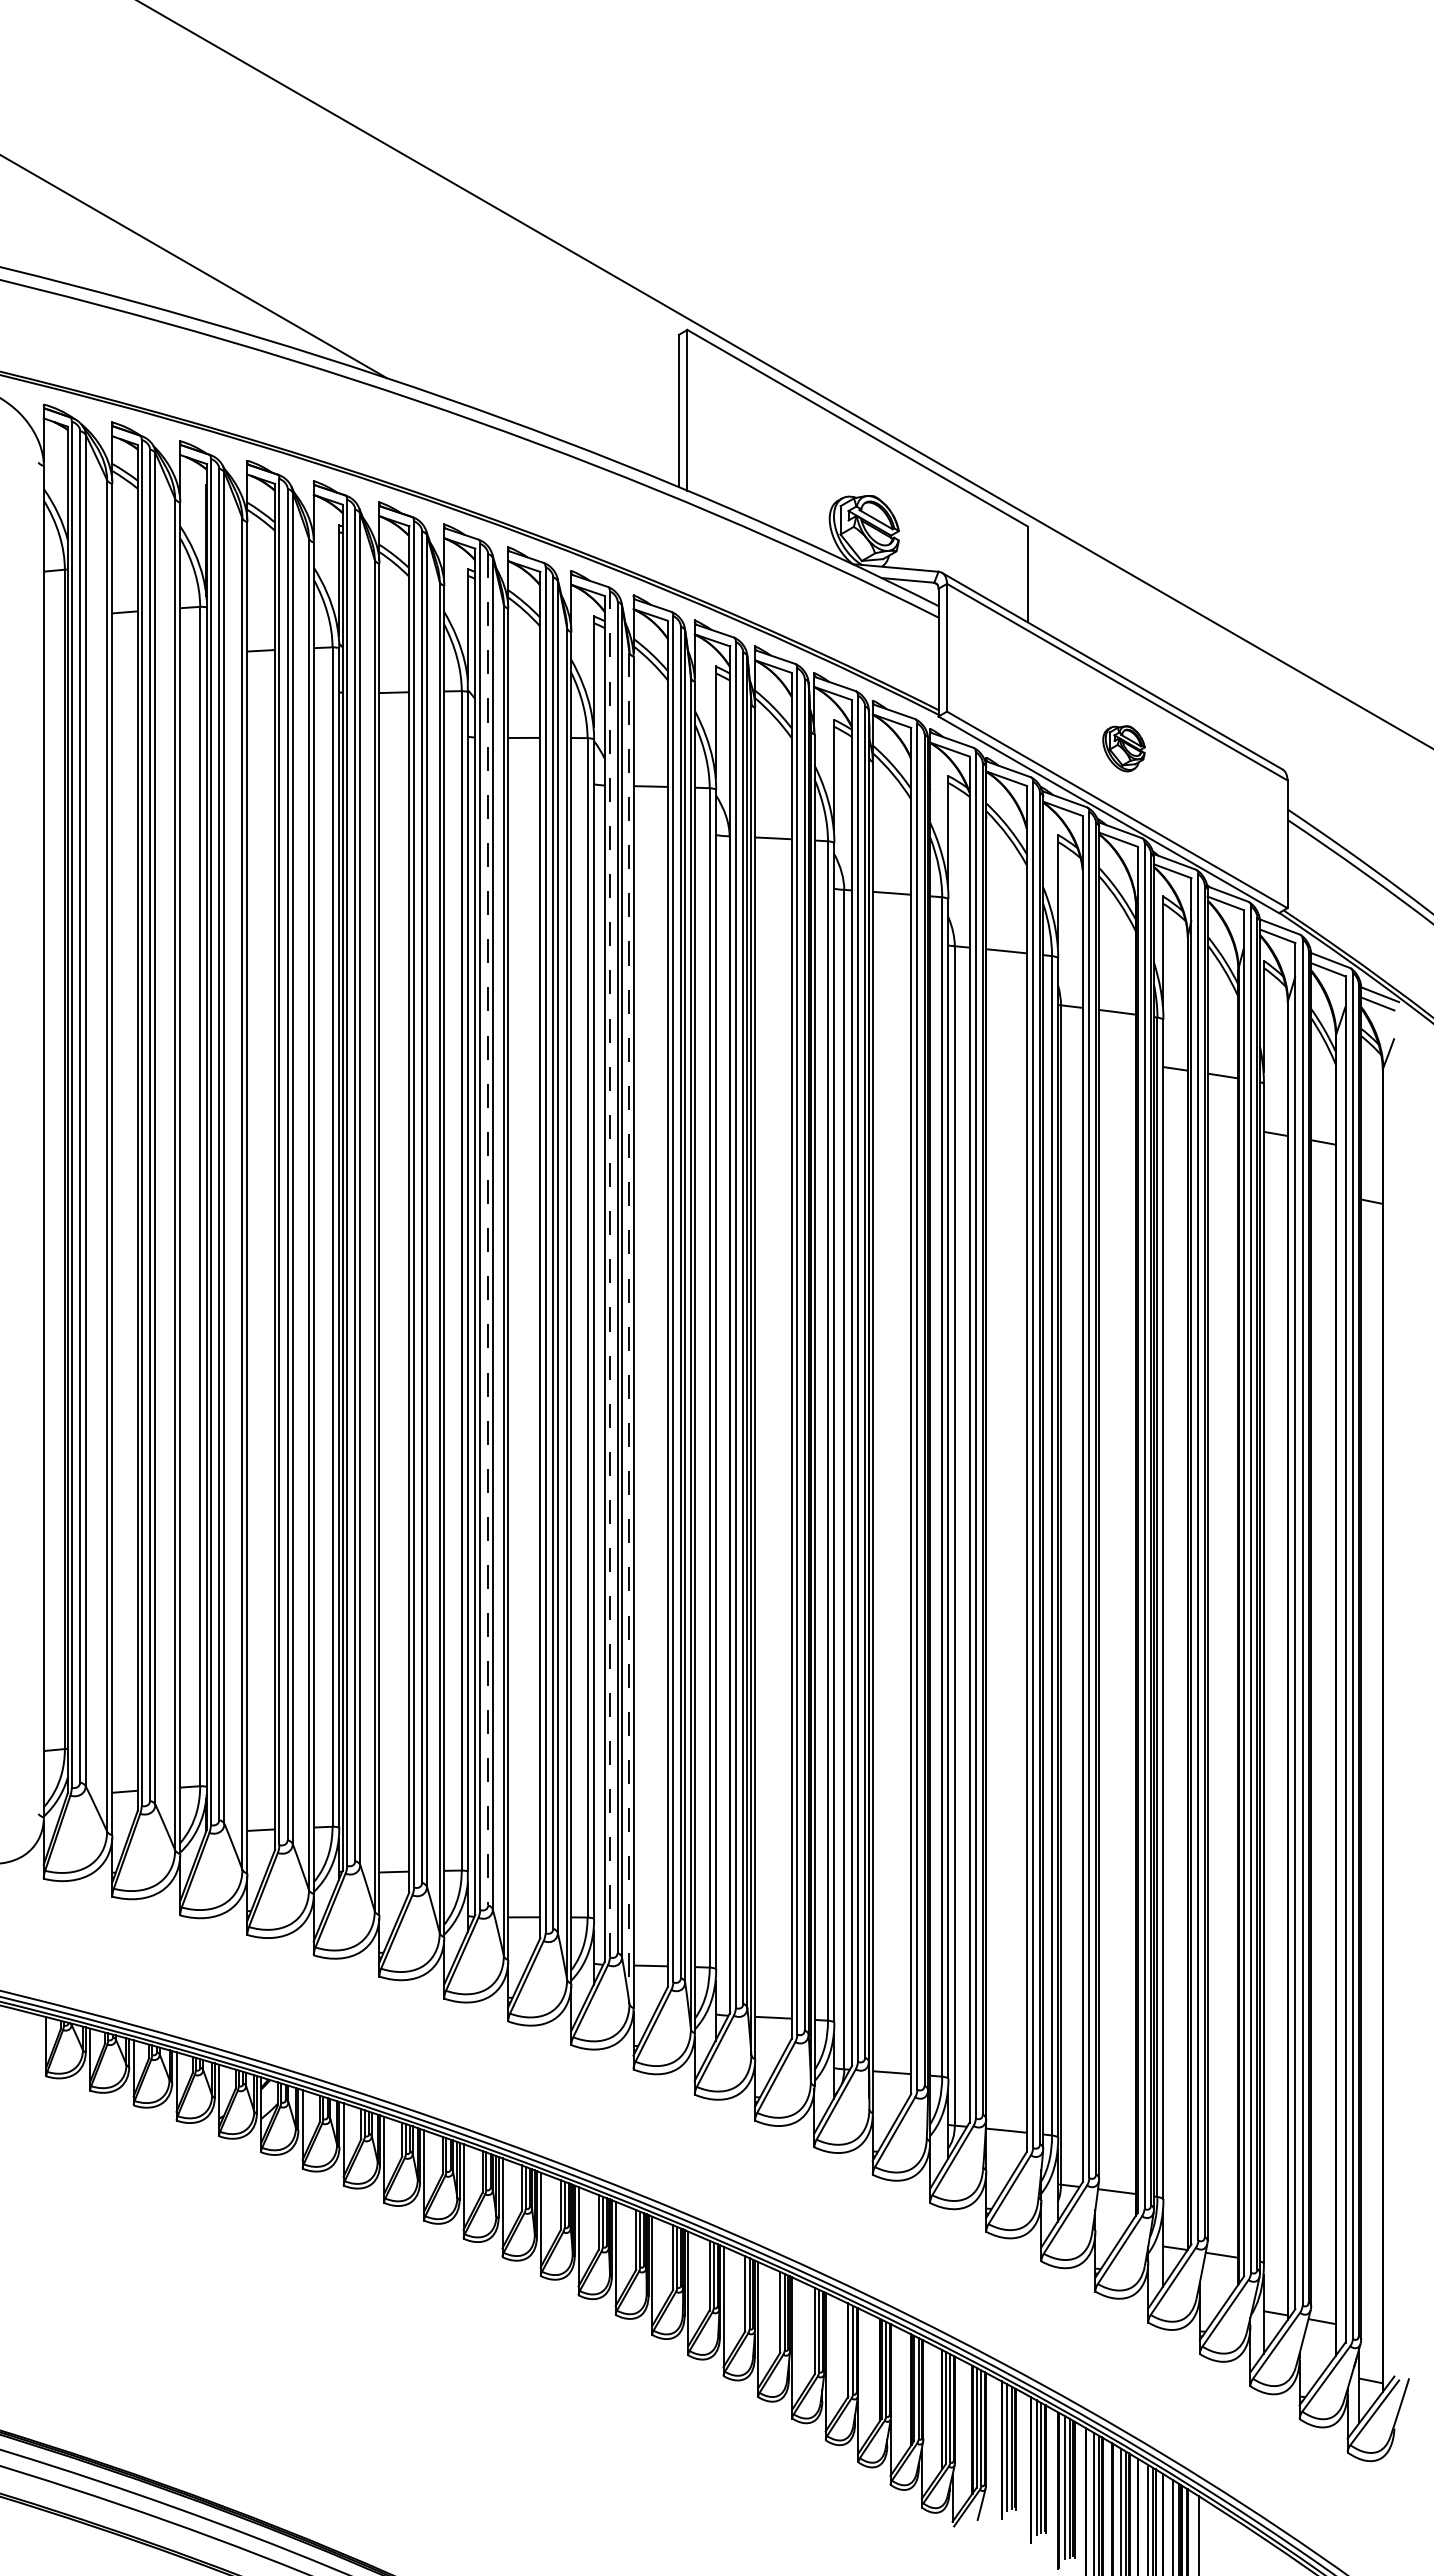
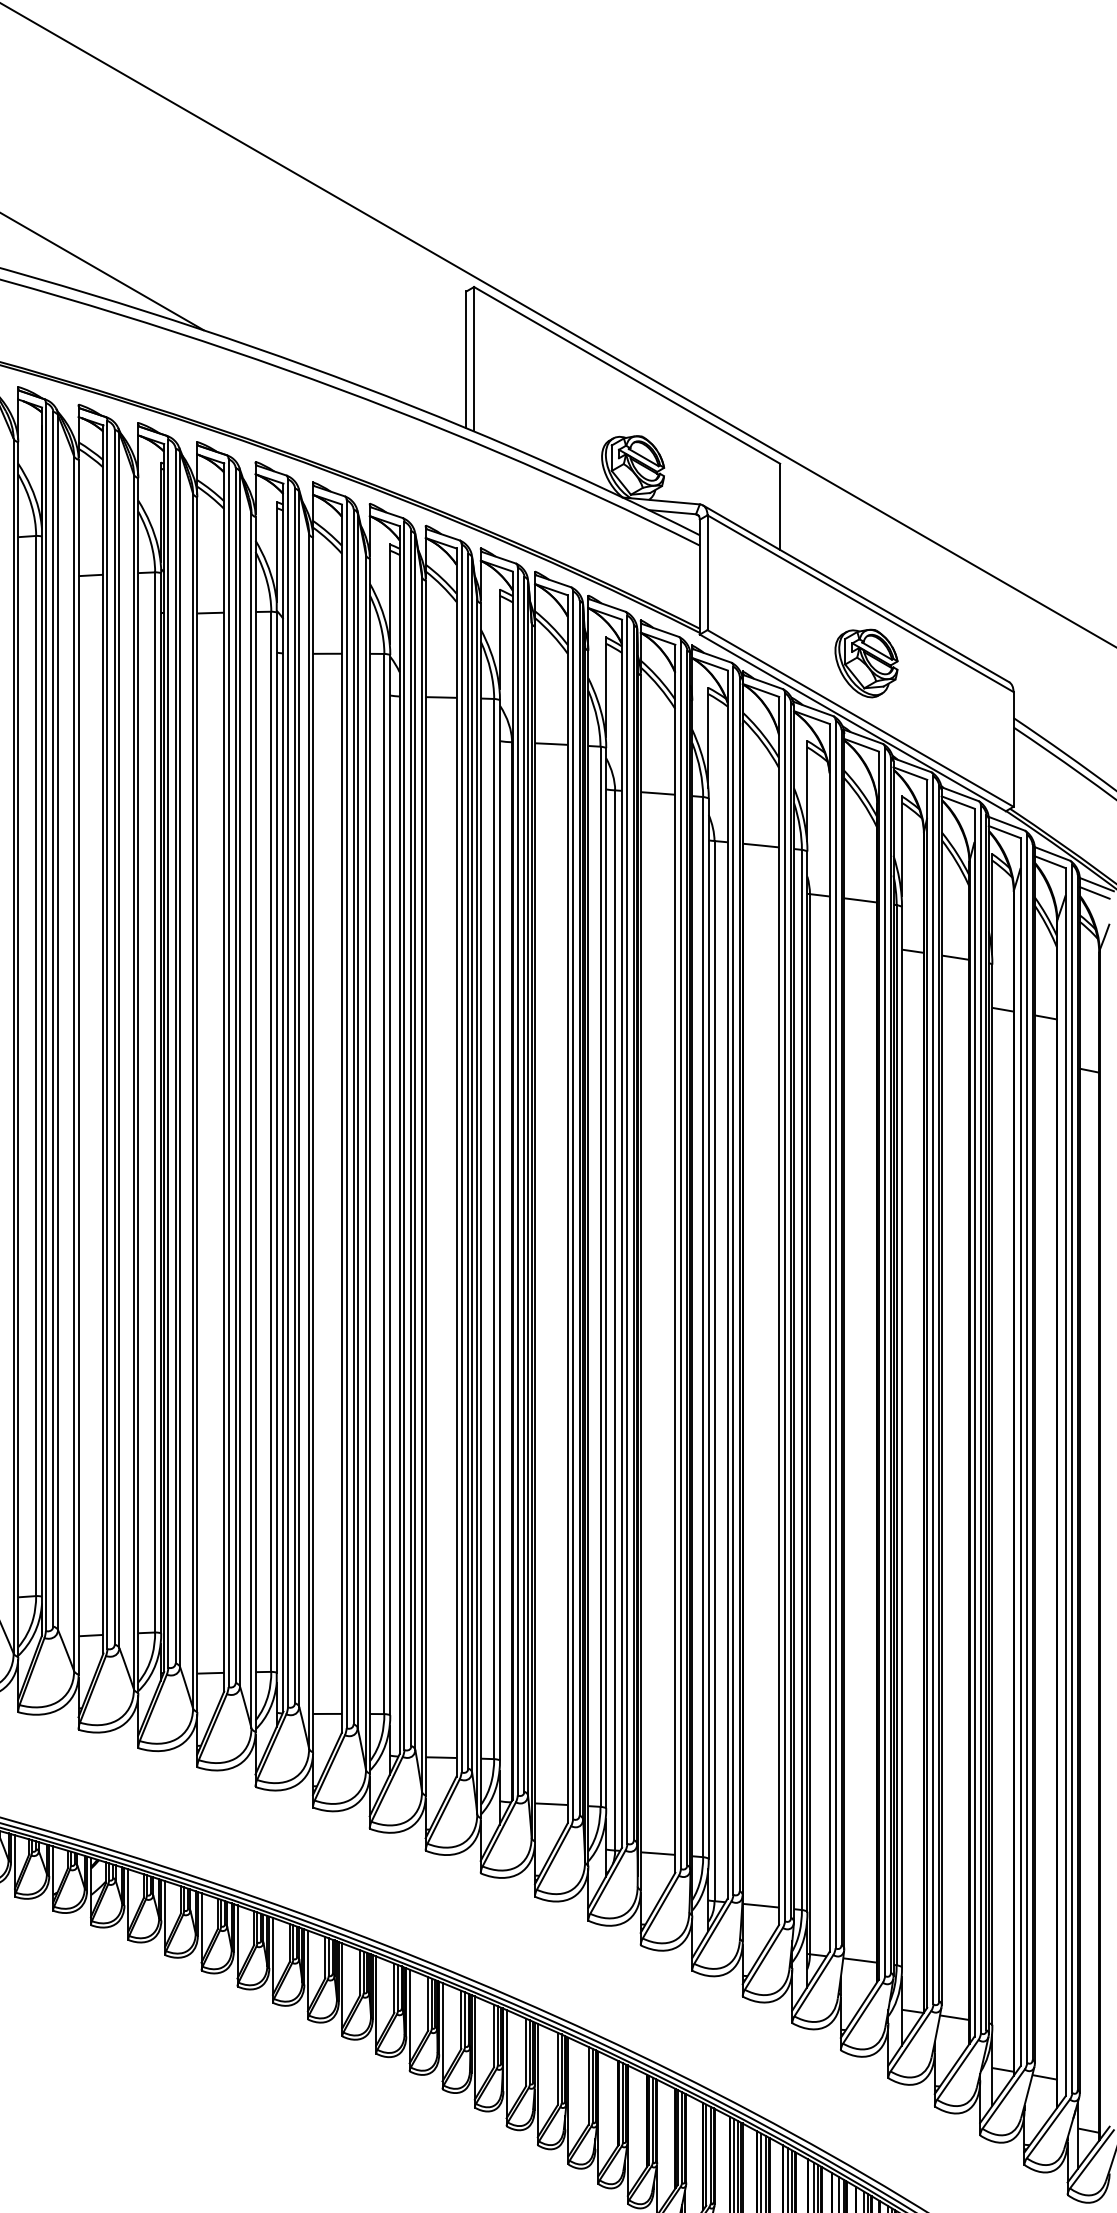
part: (1123, 748) -> (866, 663), size x1.67
line: (488, 1229) -> (295, 1095), dashed -> solid
line: (609, 1273) -> (404, 1135), dashed -> solid
line: (629, 1328) -> (422, 1184), dashed -> solid

